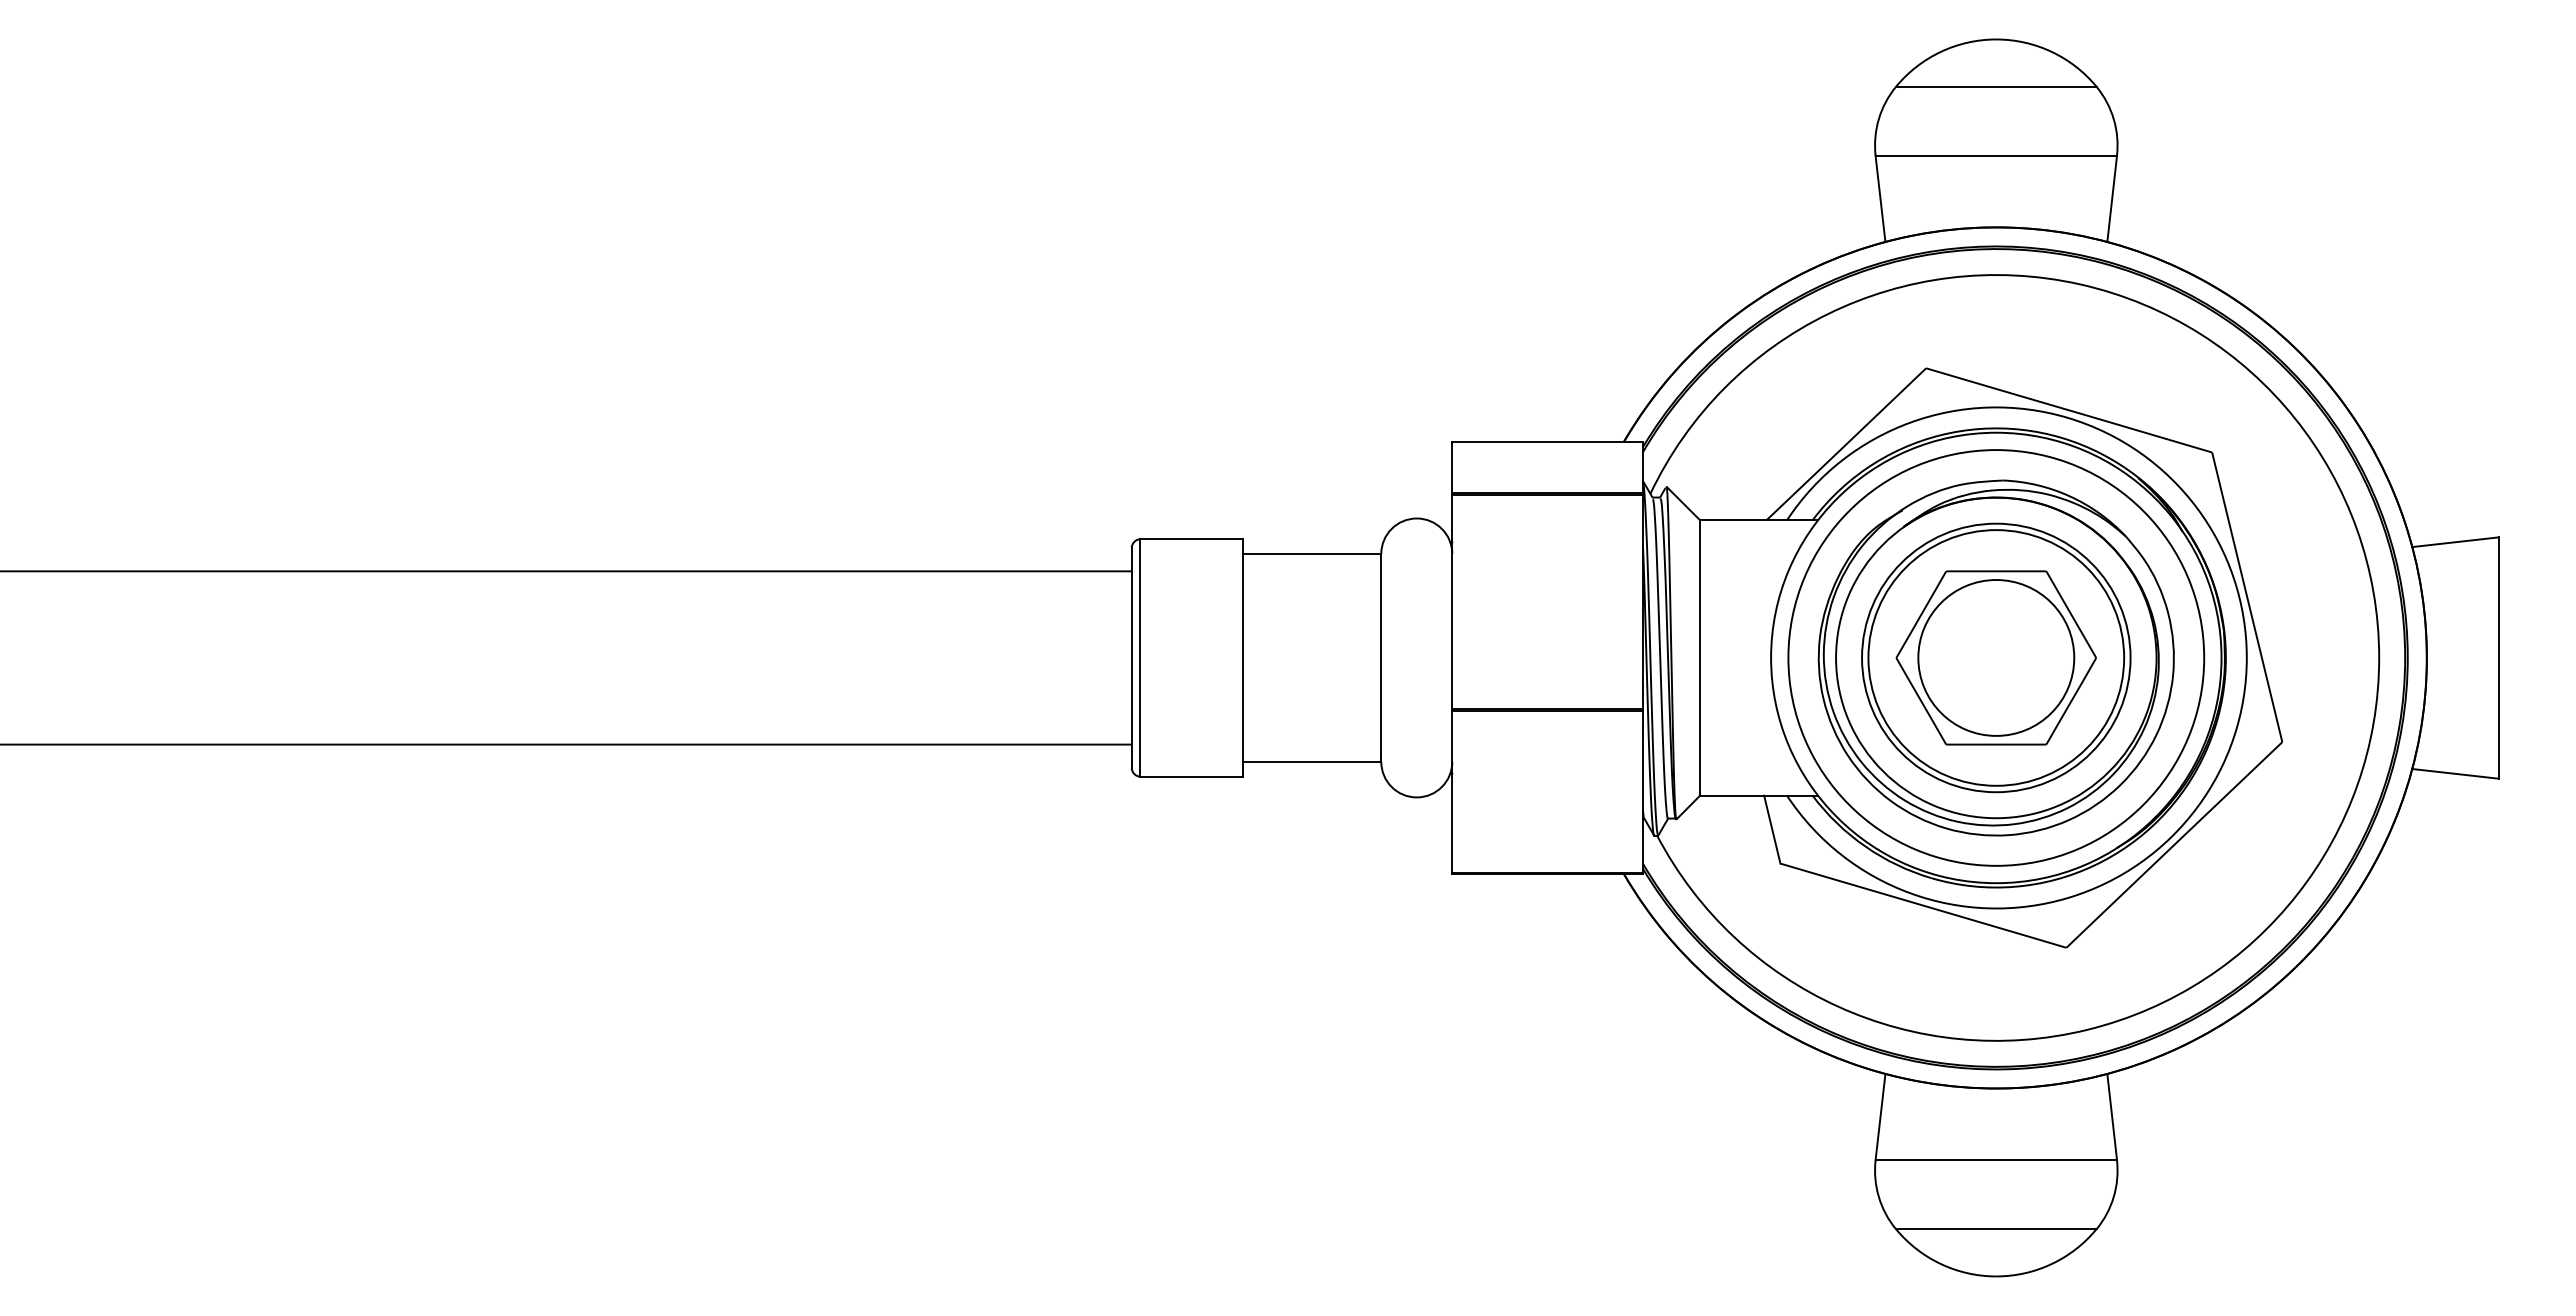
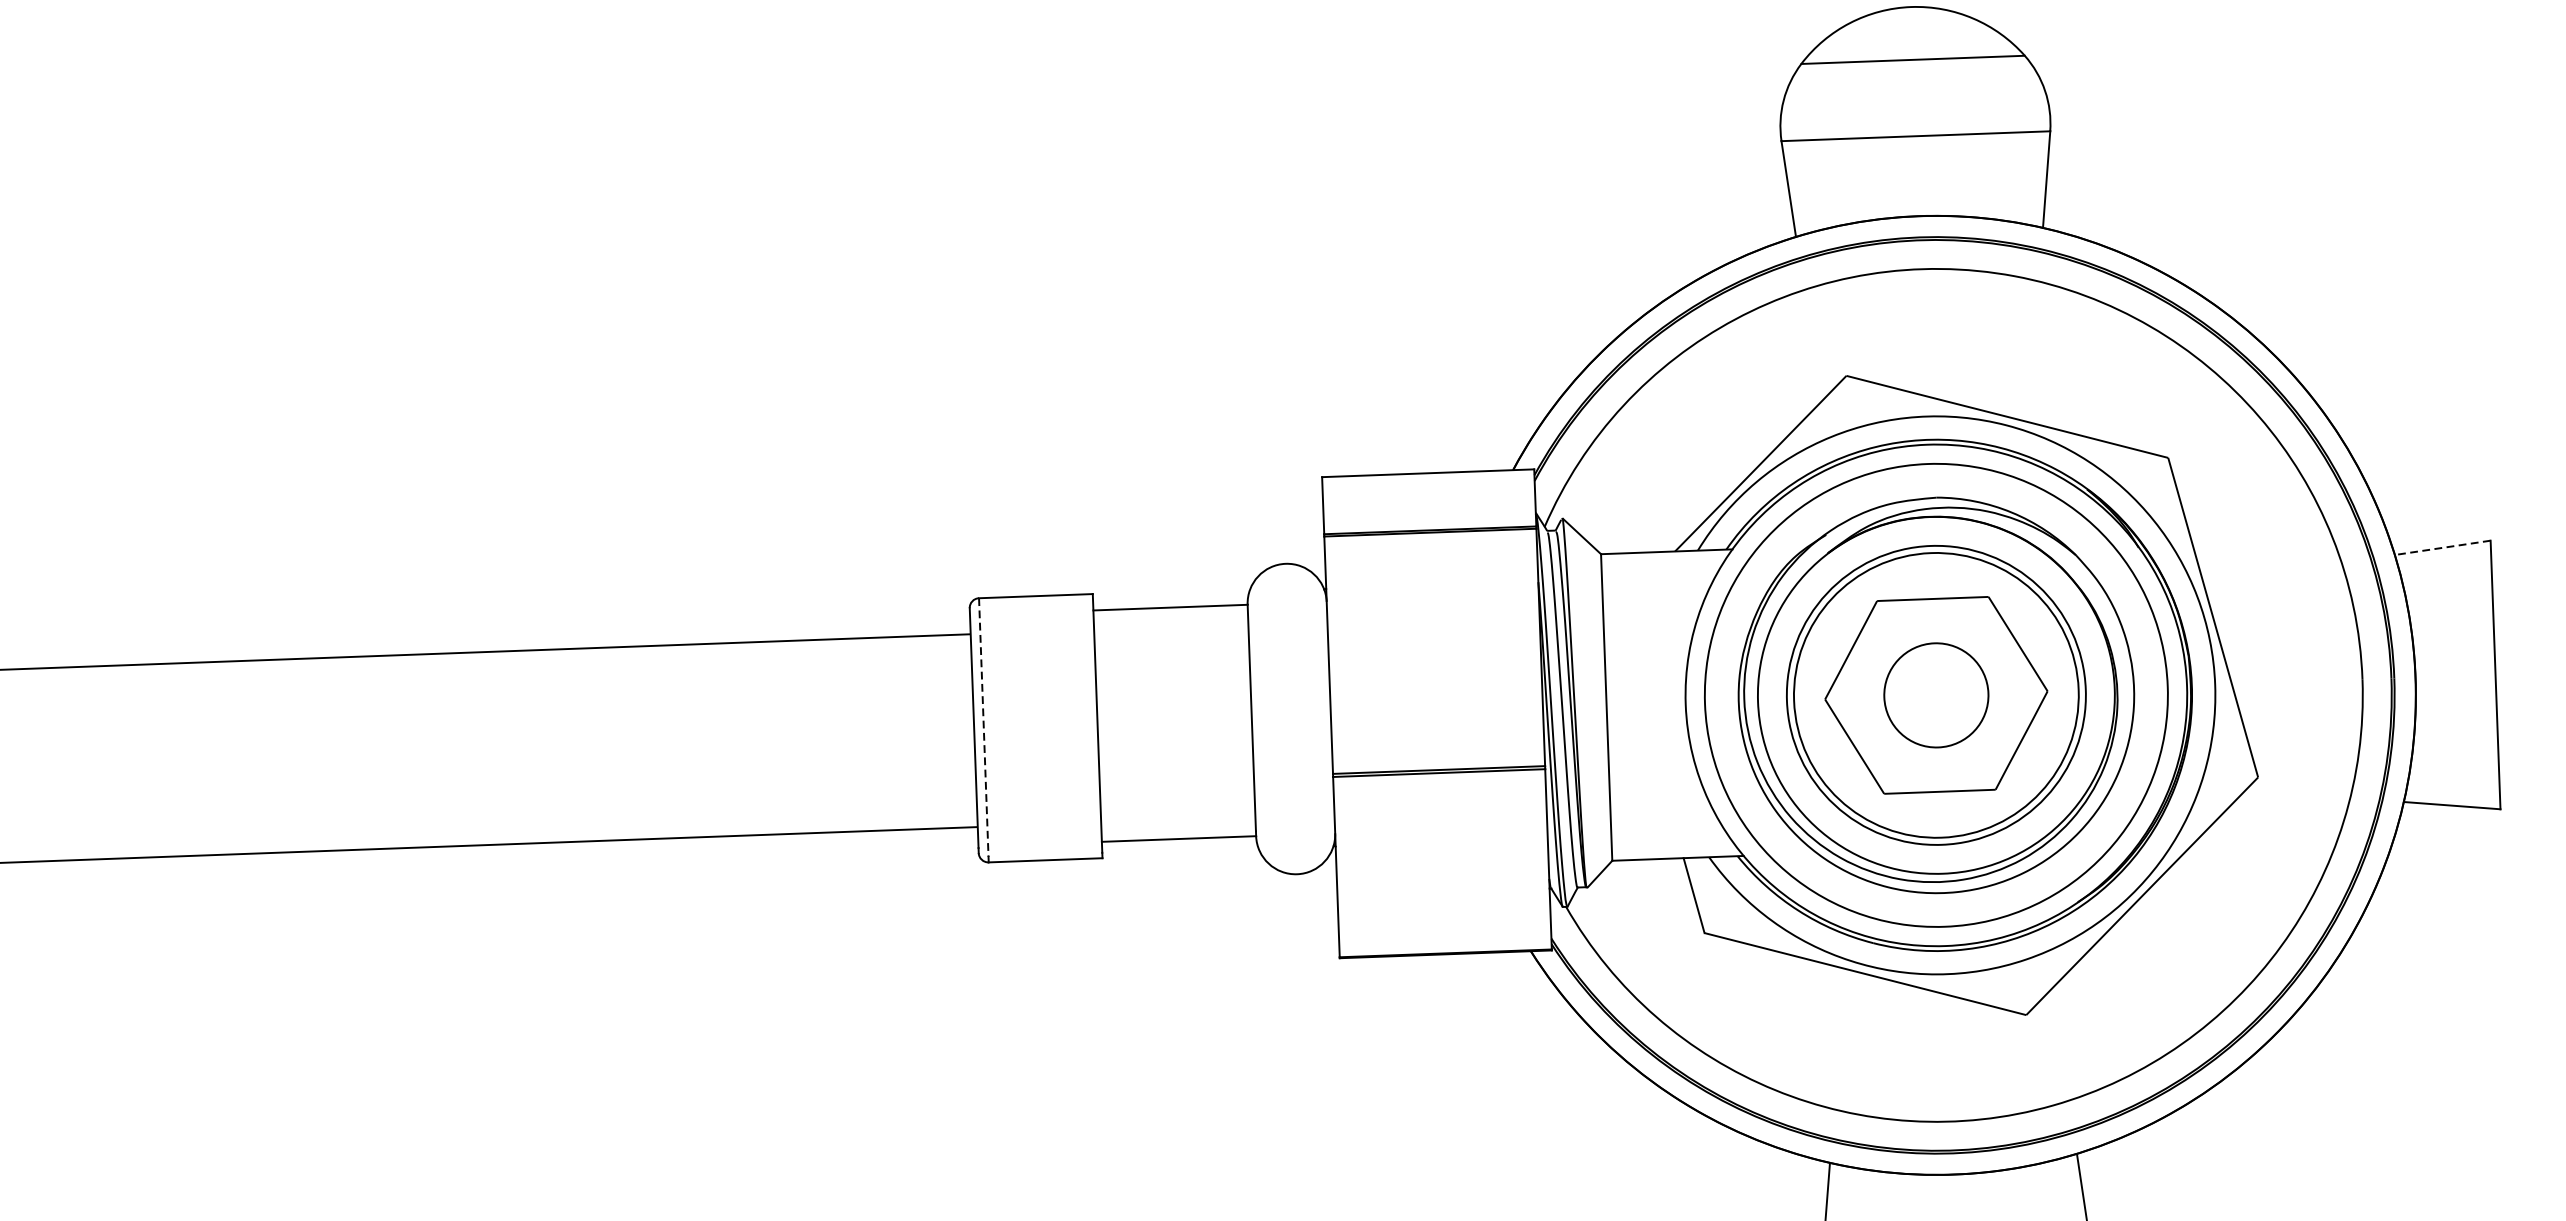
line: (2454, 542) -> (2441, 548), solid -> dashed
line: (1140, 656) -> (983, 728), solid -> dashed
circle: (1996, 657) -> (1936, 694), size x0.6

